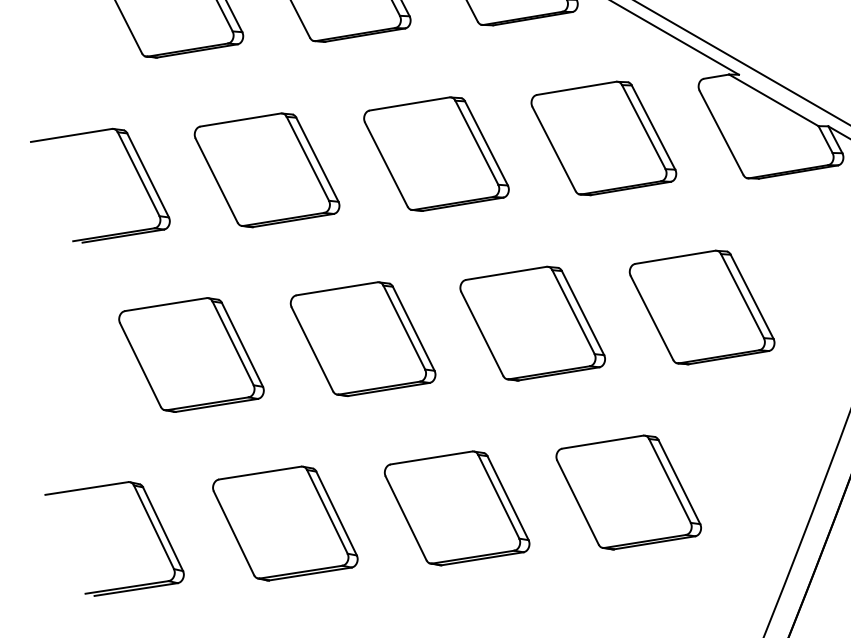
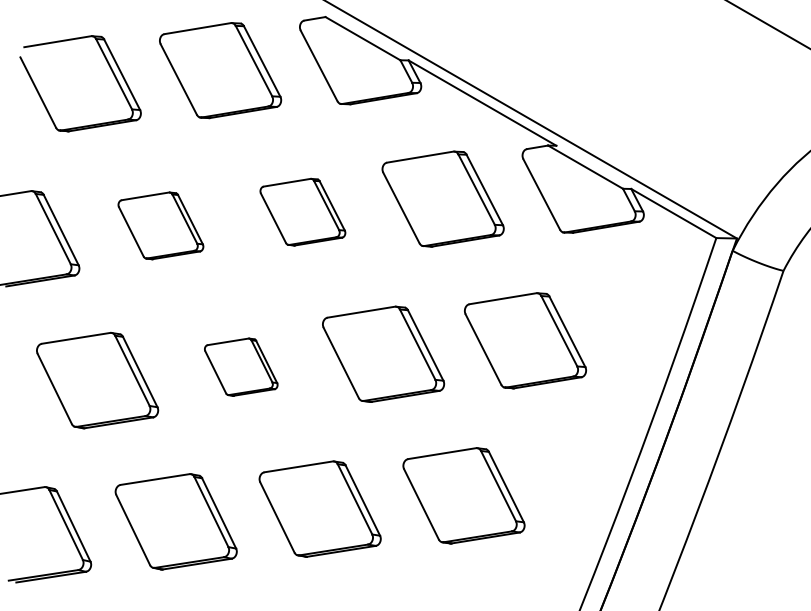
part: (436, 153) -> (302, 211), size x0.7
part: (266, 169) -> (160, 225), size x0.7
part: (362, 338) -> (240, 366), size x0.6

